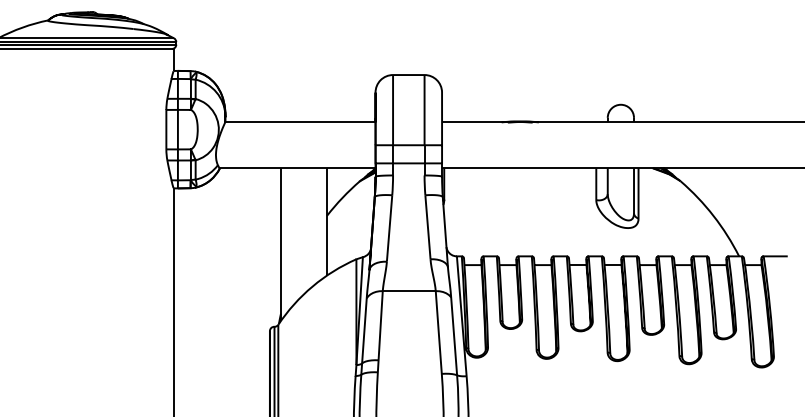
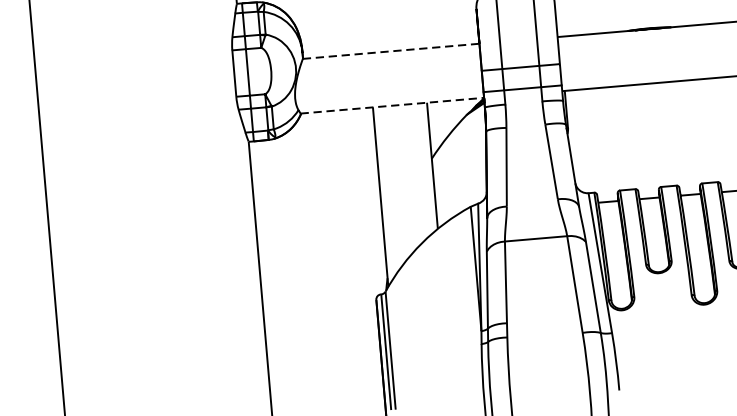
line: (300, 122) -> (391, 51), solid -> dashed
line: (298, 168) -> (393, 105), solid -> dashed

